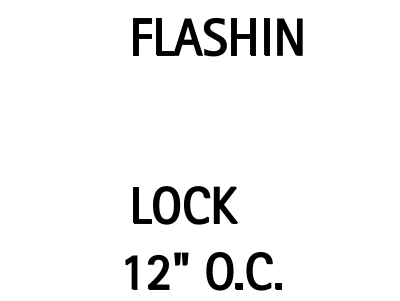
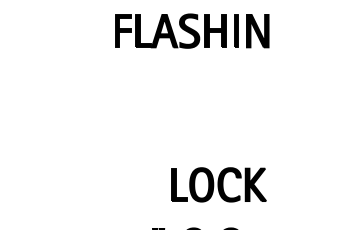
part: (185, 205) -> (219, 185), moved

